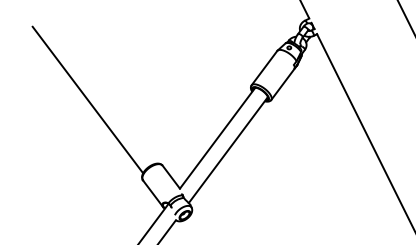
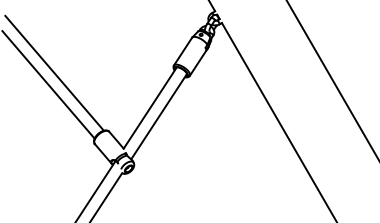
line: (96, 84) -> (54, 72), added

